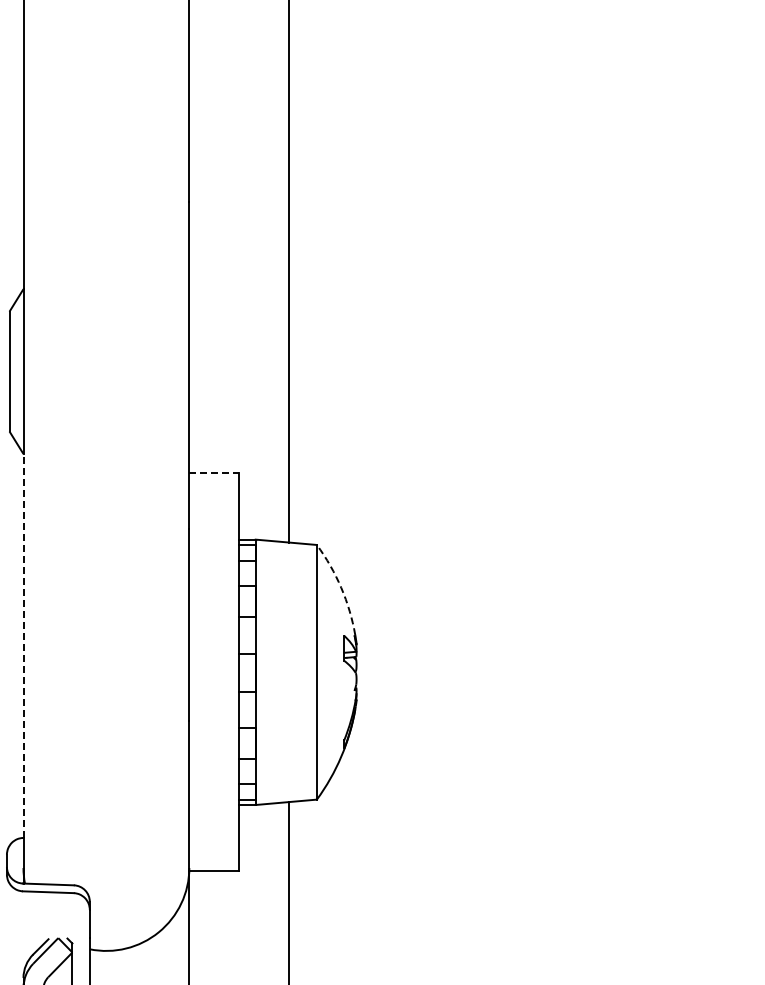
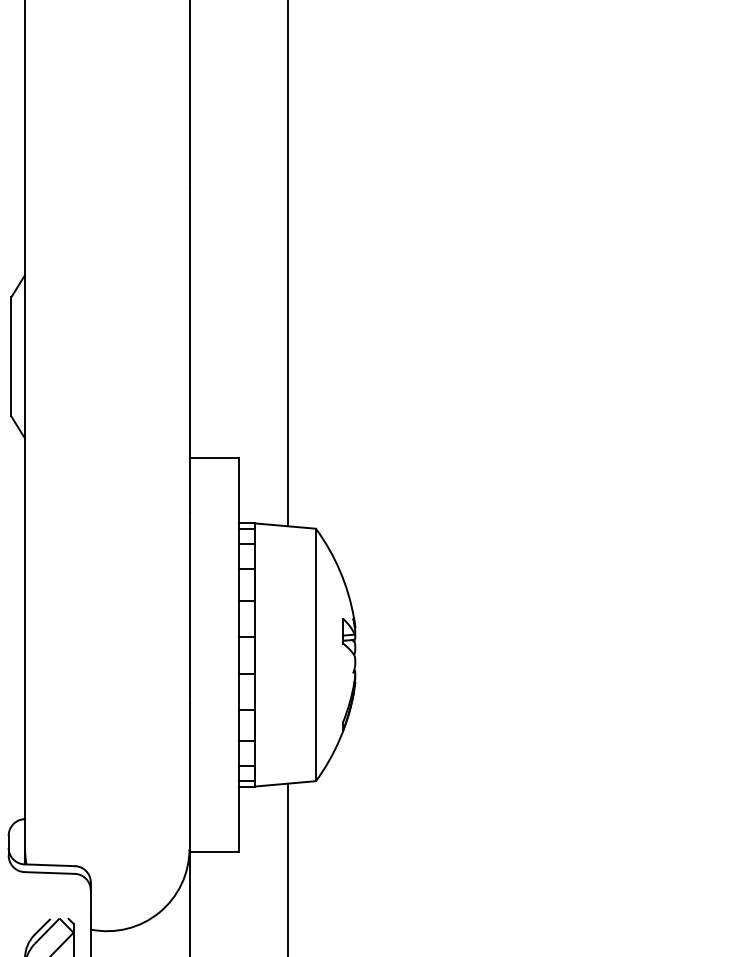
line: (214, 473) -> (214, 457), dashed -> solid
arc: (341, 587) -> (340, 570), dashed -> solid
line: (23, 645) -> (25, 628), dashed -> solid

